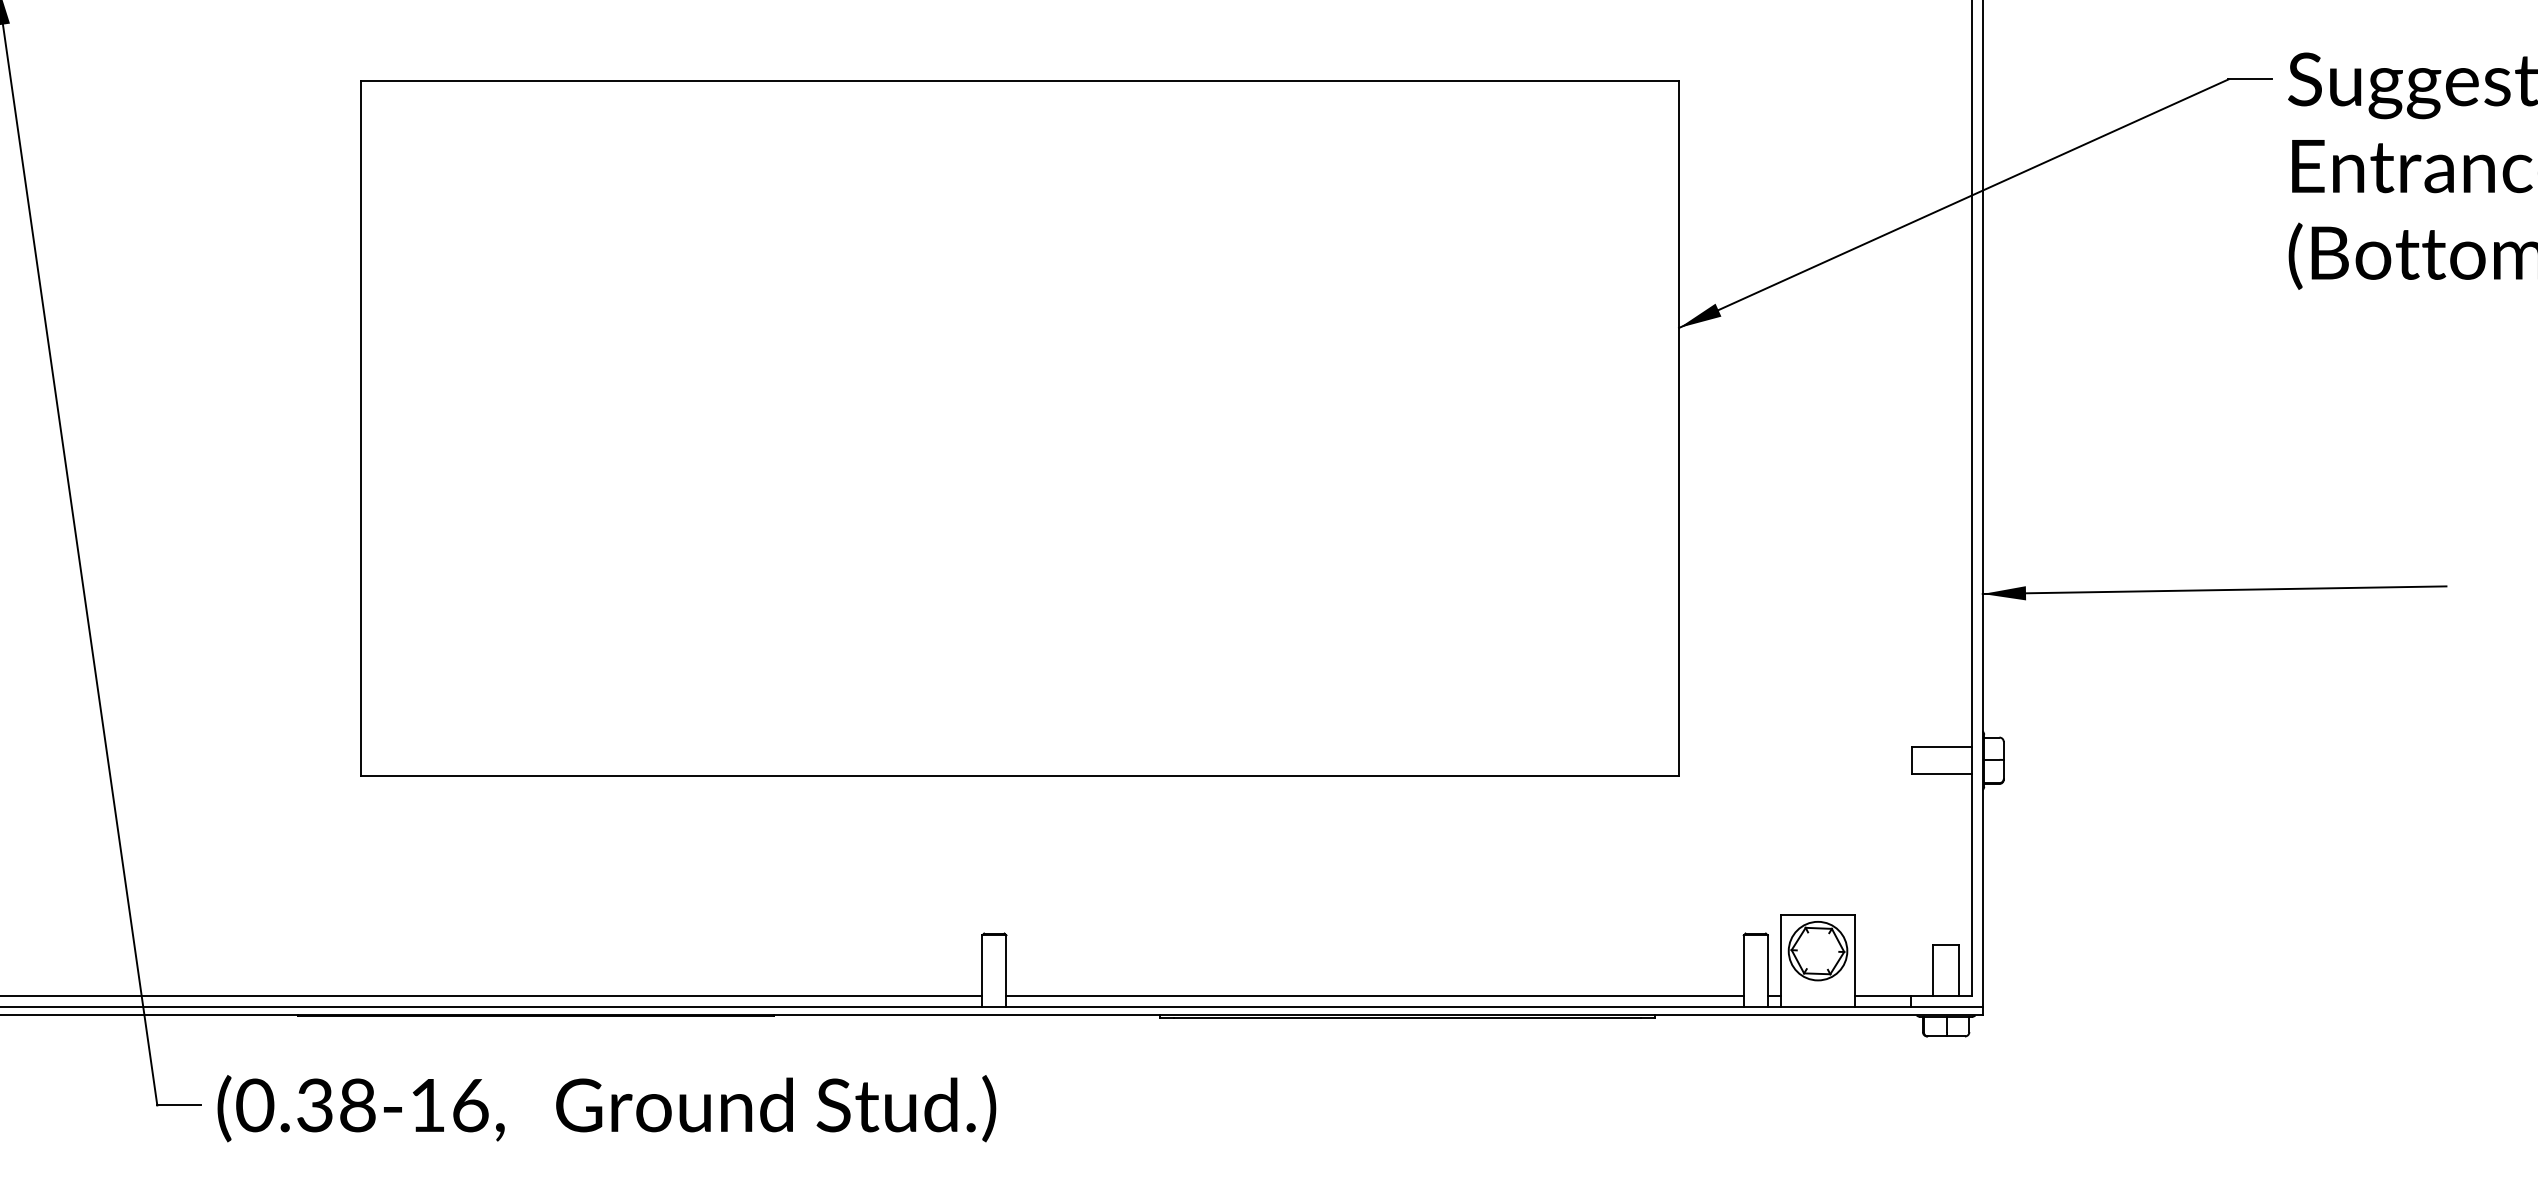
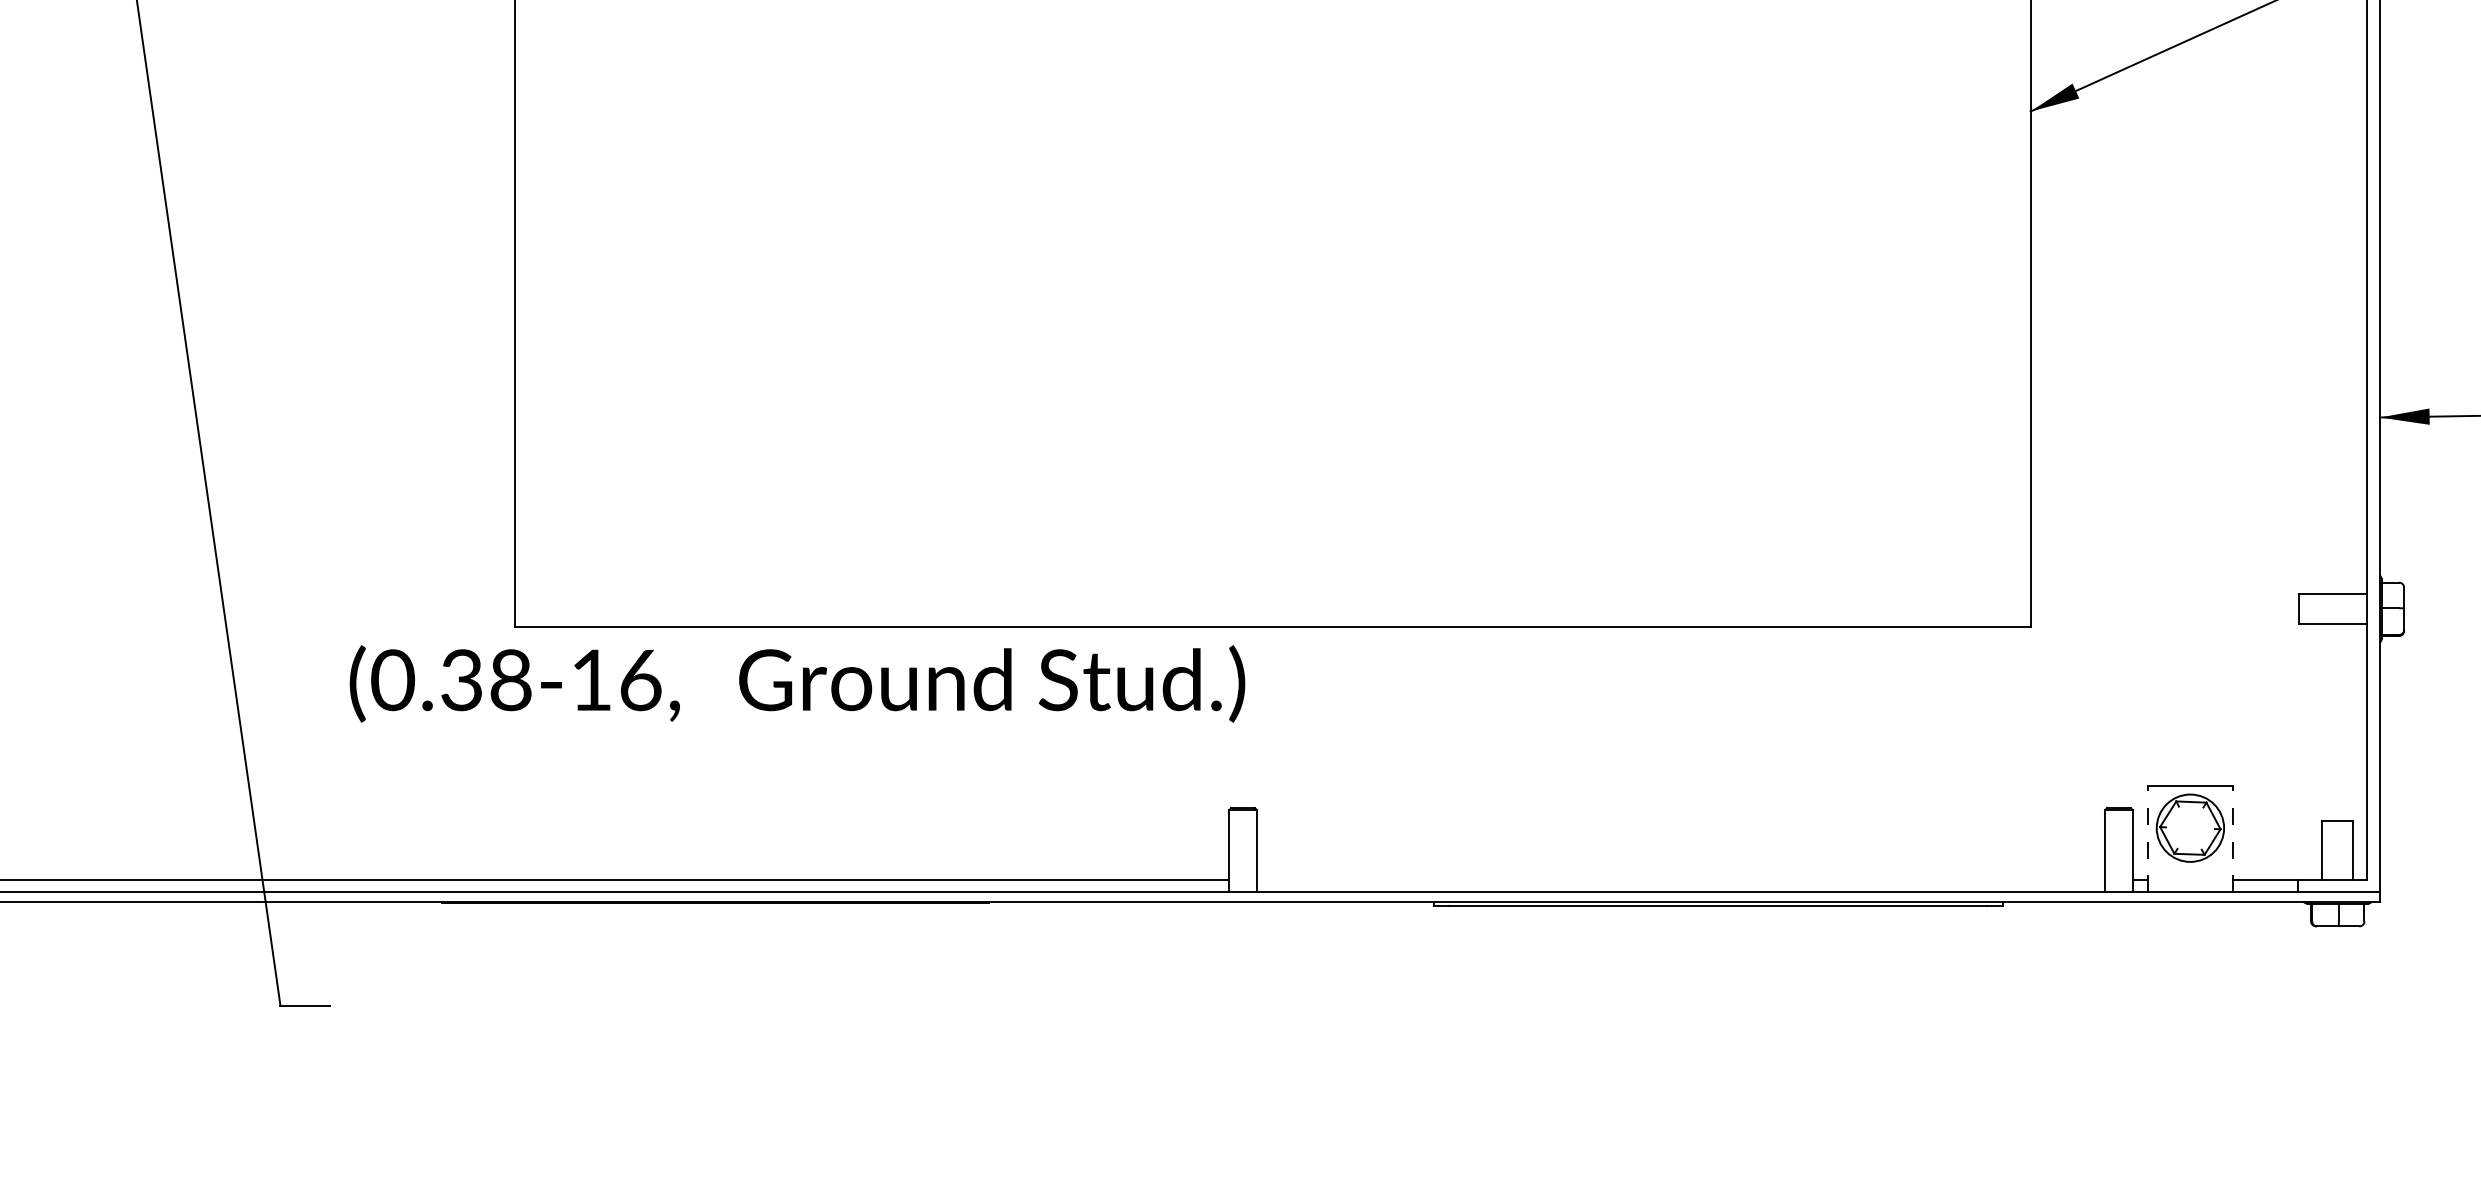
line: (1781, 960) -> (2148, 839), solid -> dashed
line: (1854, 960) -> (2232, 839), solid -> dashed
line: (1374, 995) -> (1680, 879), removed
text: (606, 1108) -> (797, 683), moved

